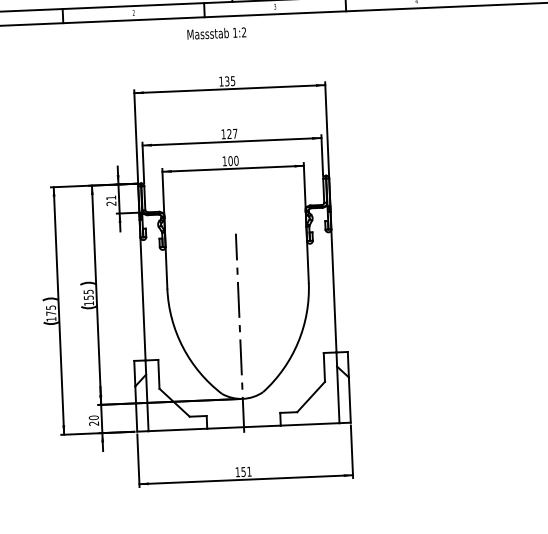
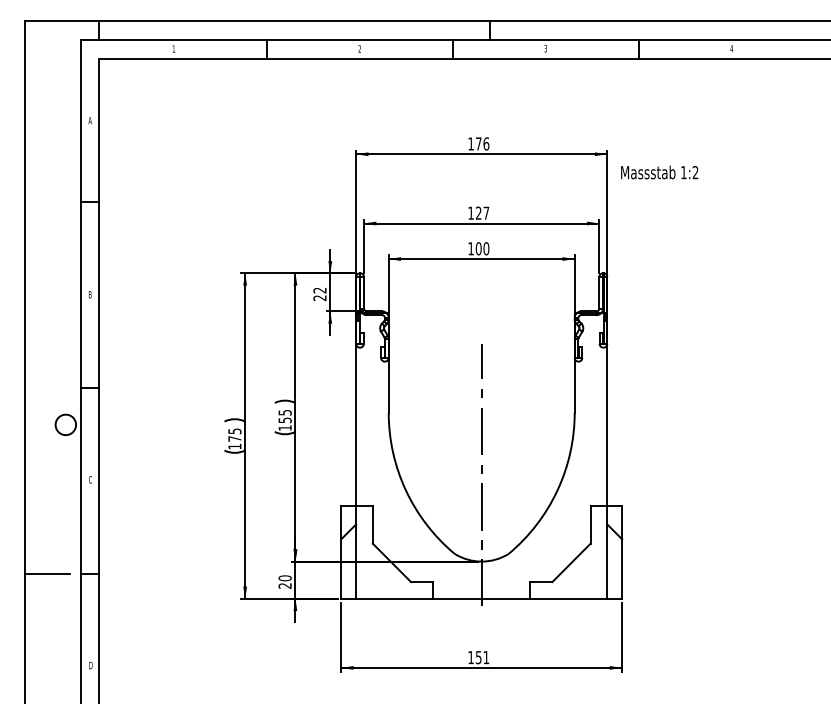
text: (216, 33) -> (659, 172), moved
text: (230, 80) -> (482, 143), 135 -> 176
text: (110, 197) -> (319, 290), 21 -> 22

